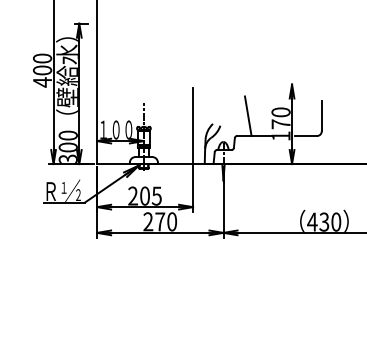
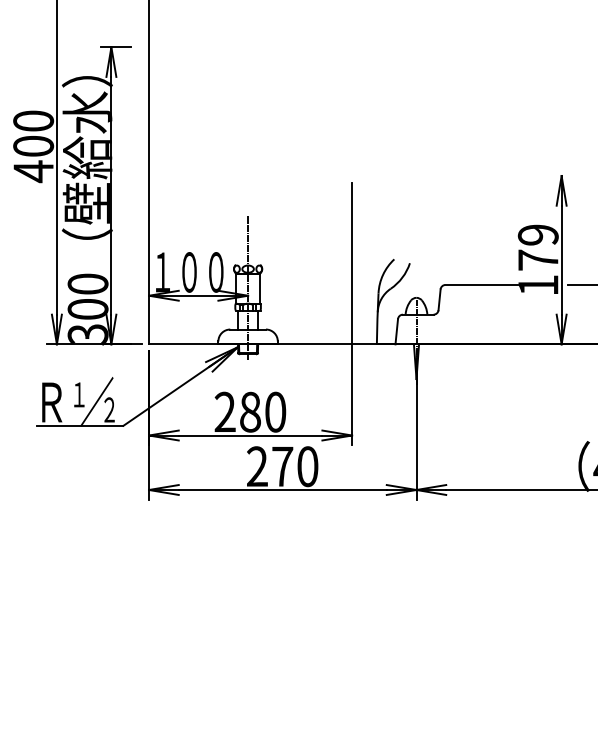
text: (280, 112) -> (537, 235), 170 -> 179
line: (247, 116) -> (467, 243), removed
text: (150, 195) -> (262, 410), 205 -> 280

